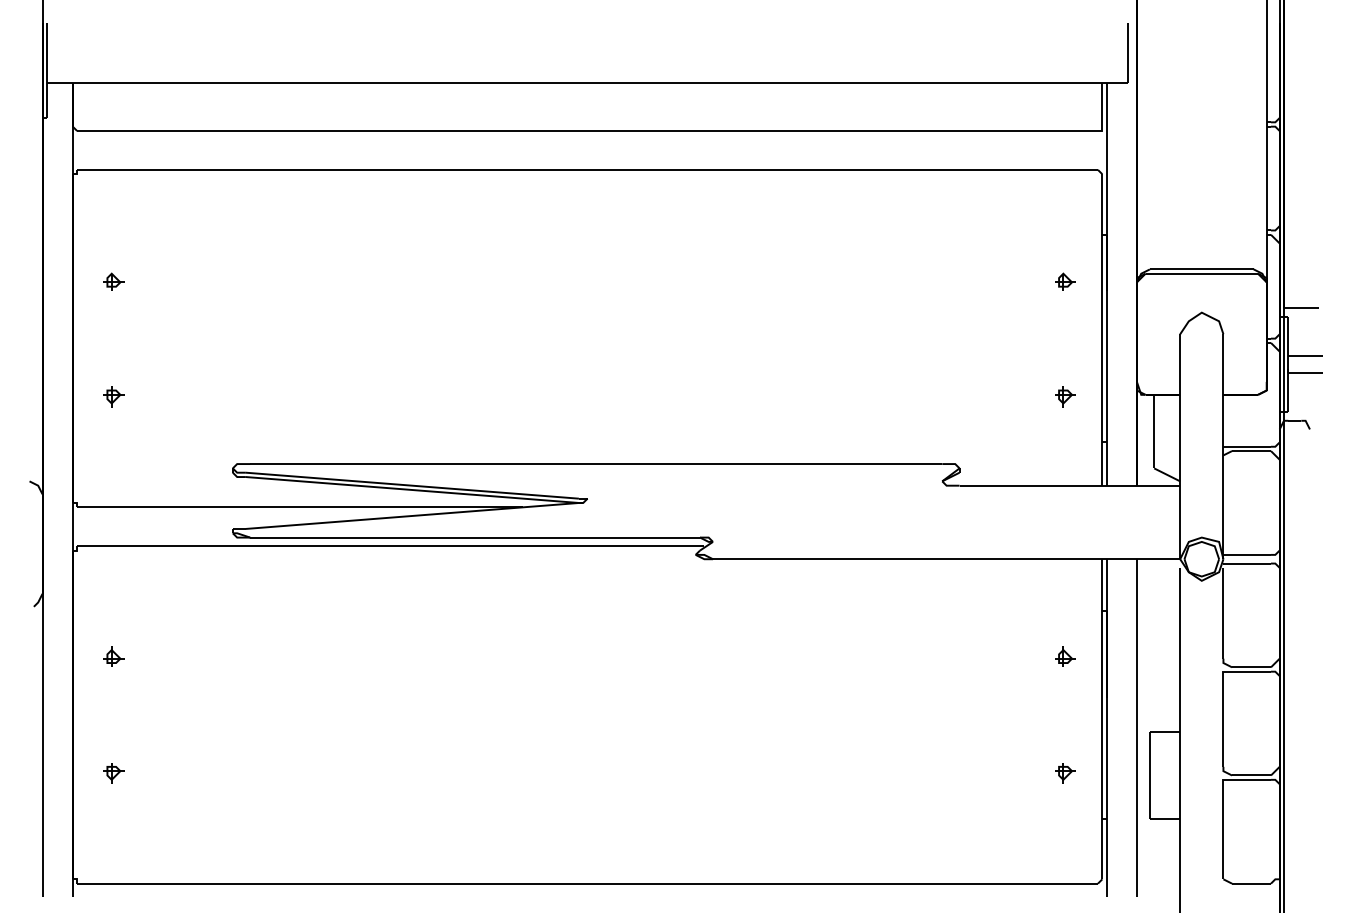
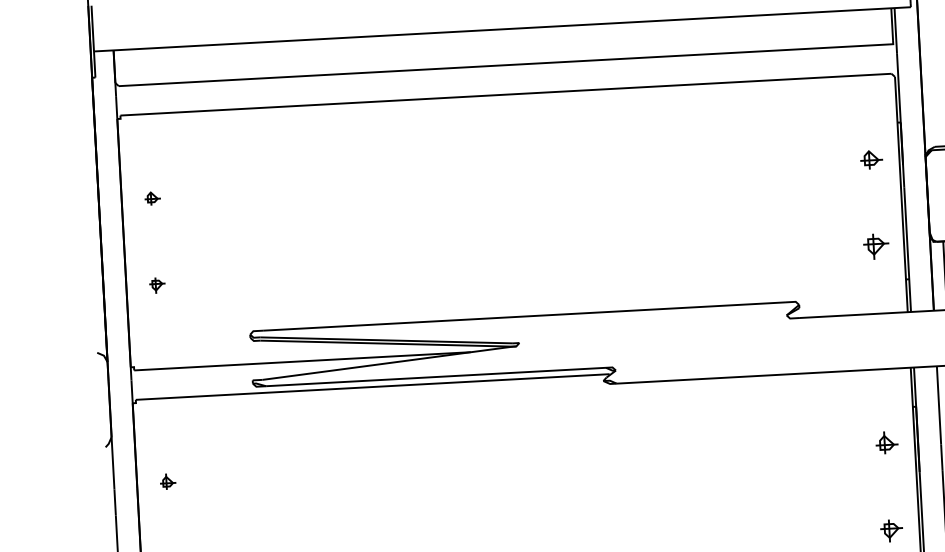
part: (1065, 281) -> (871, 159), size x1.4
part: (1065, 396) -> (876, 246), size x1.6
part: (1065, 656) -> (886, 442), size x1.4
part: (1065, 773) -> (891, 531), size x1.4

